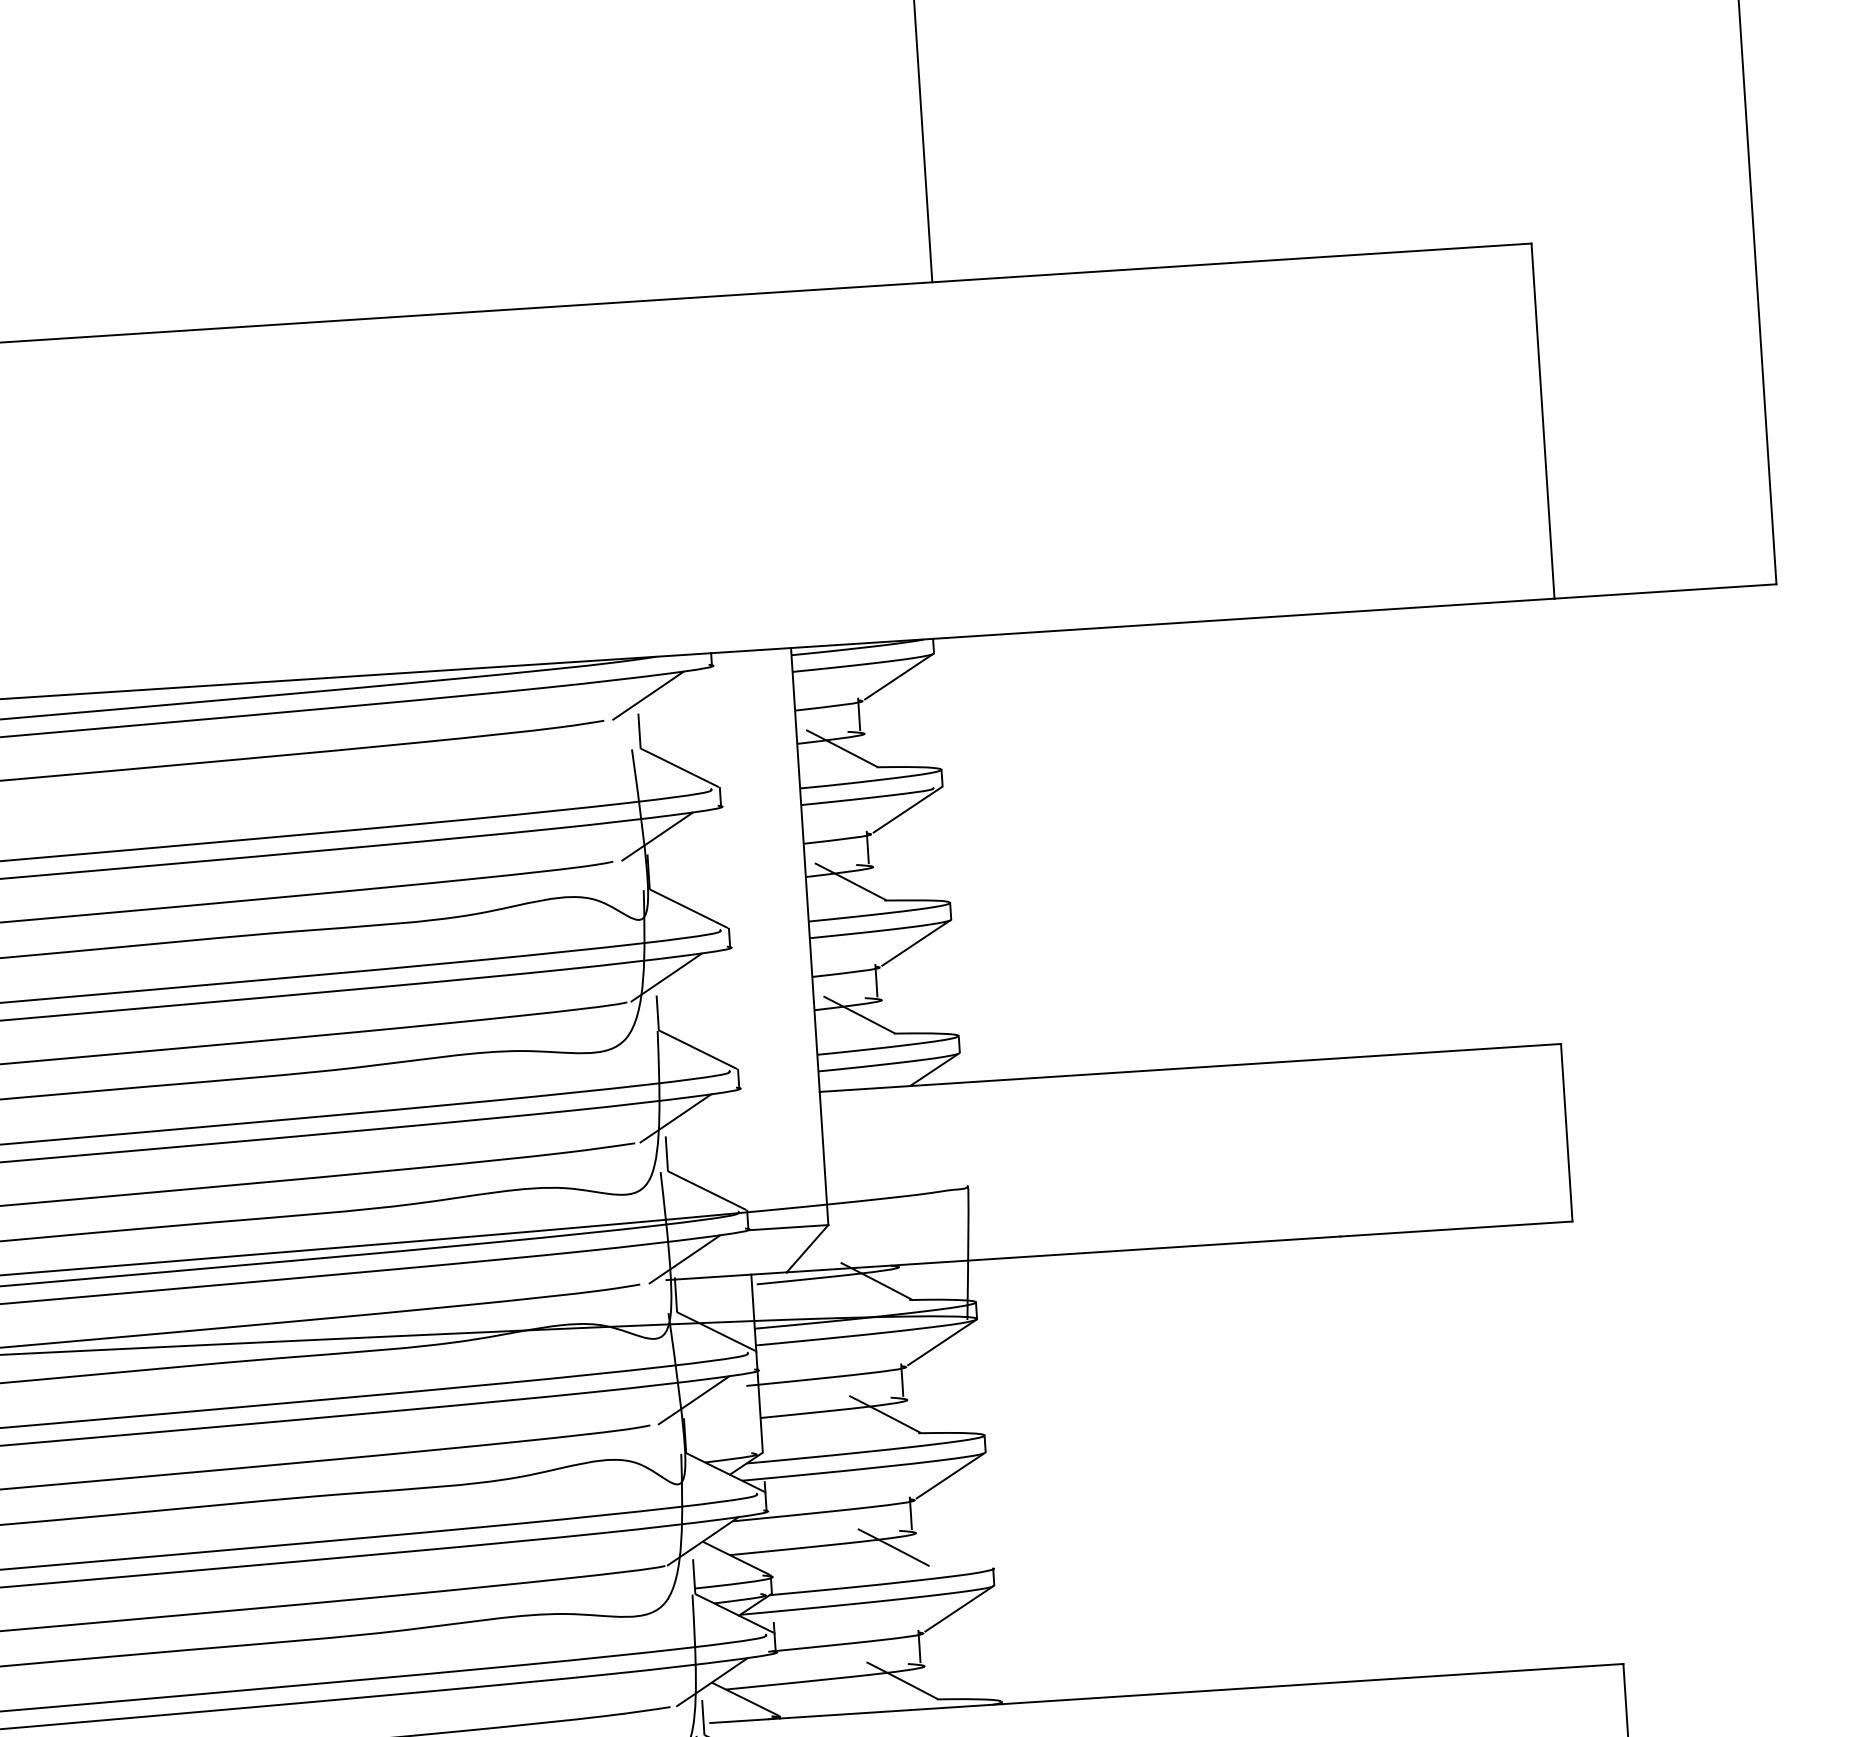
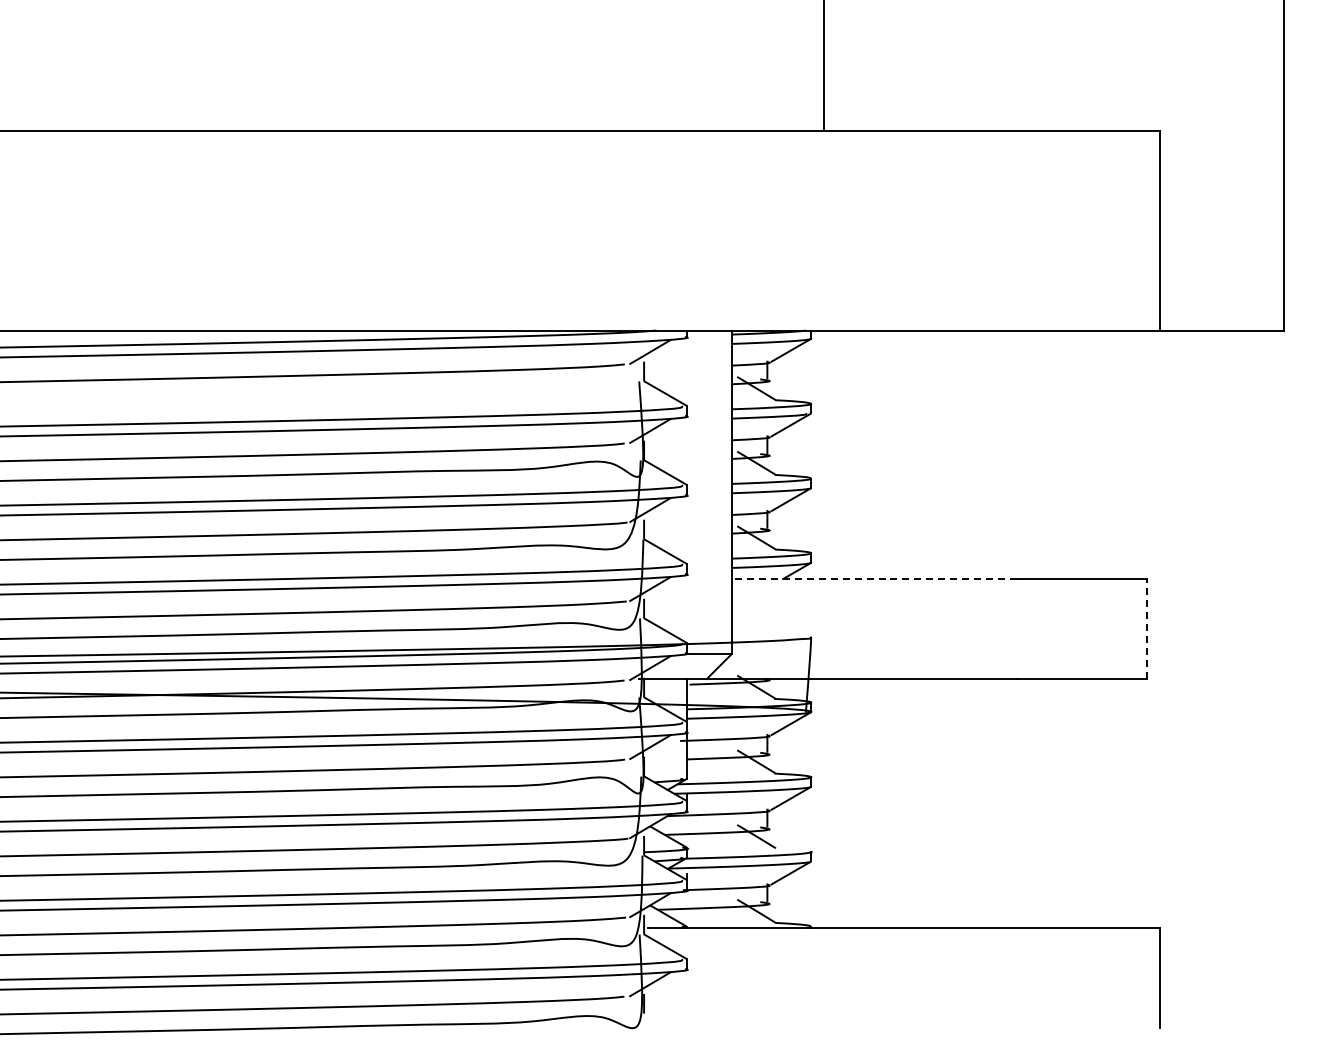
line: (1074, 1075) -> (874, 579), solid -> dashed
line: (1566, 1133) -> (1147, 629), solid -> dashed

